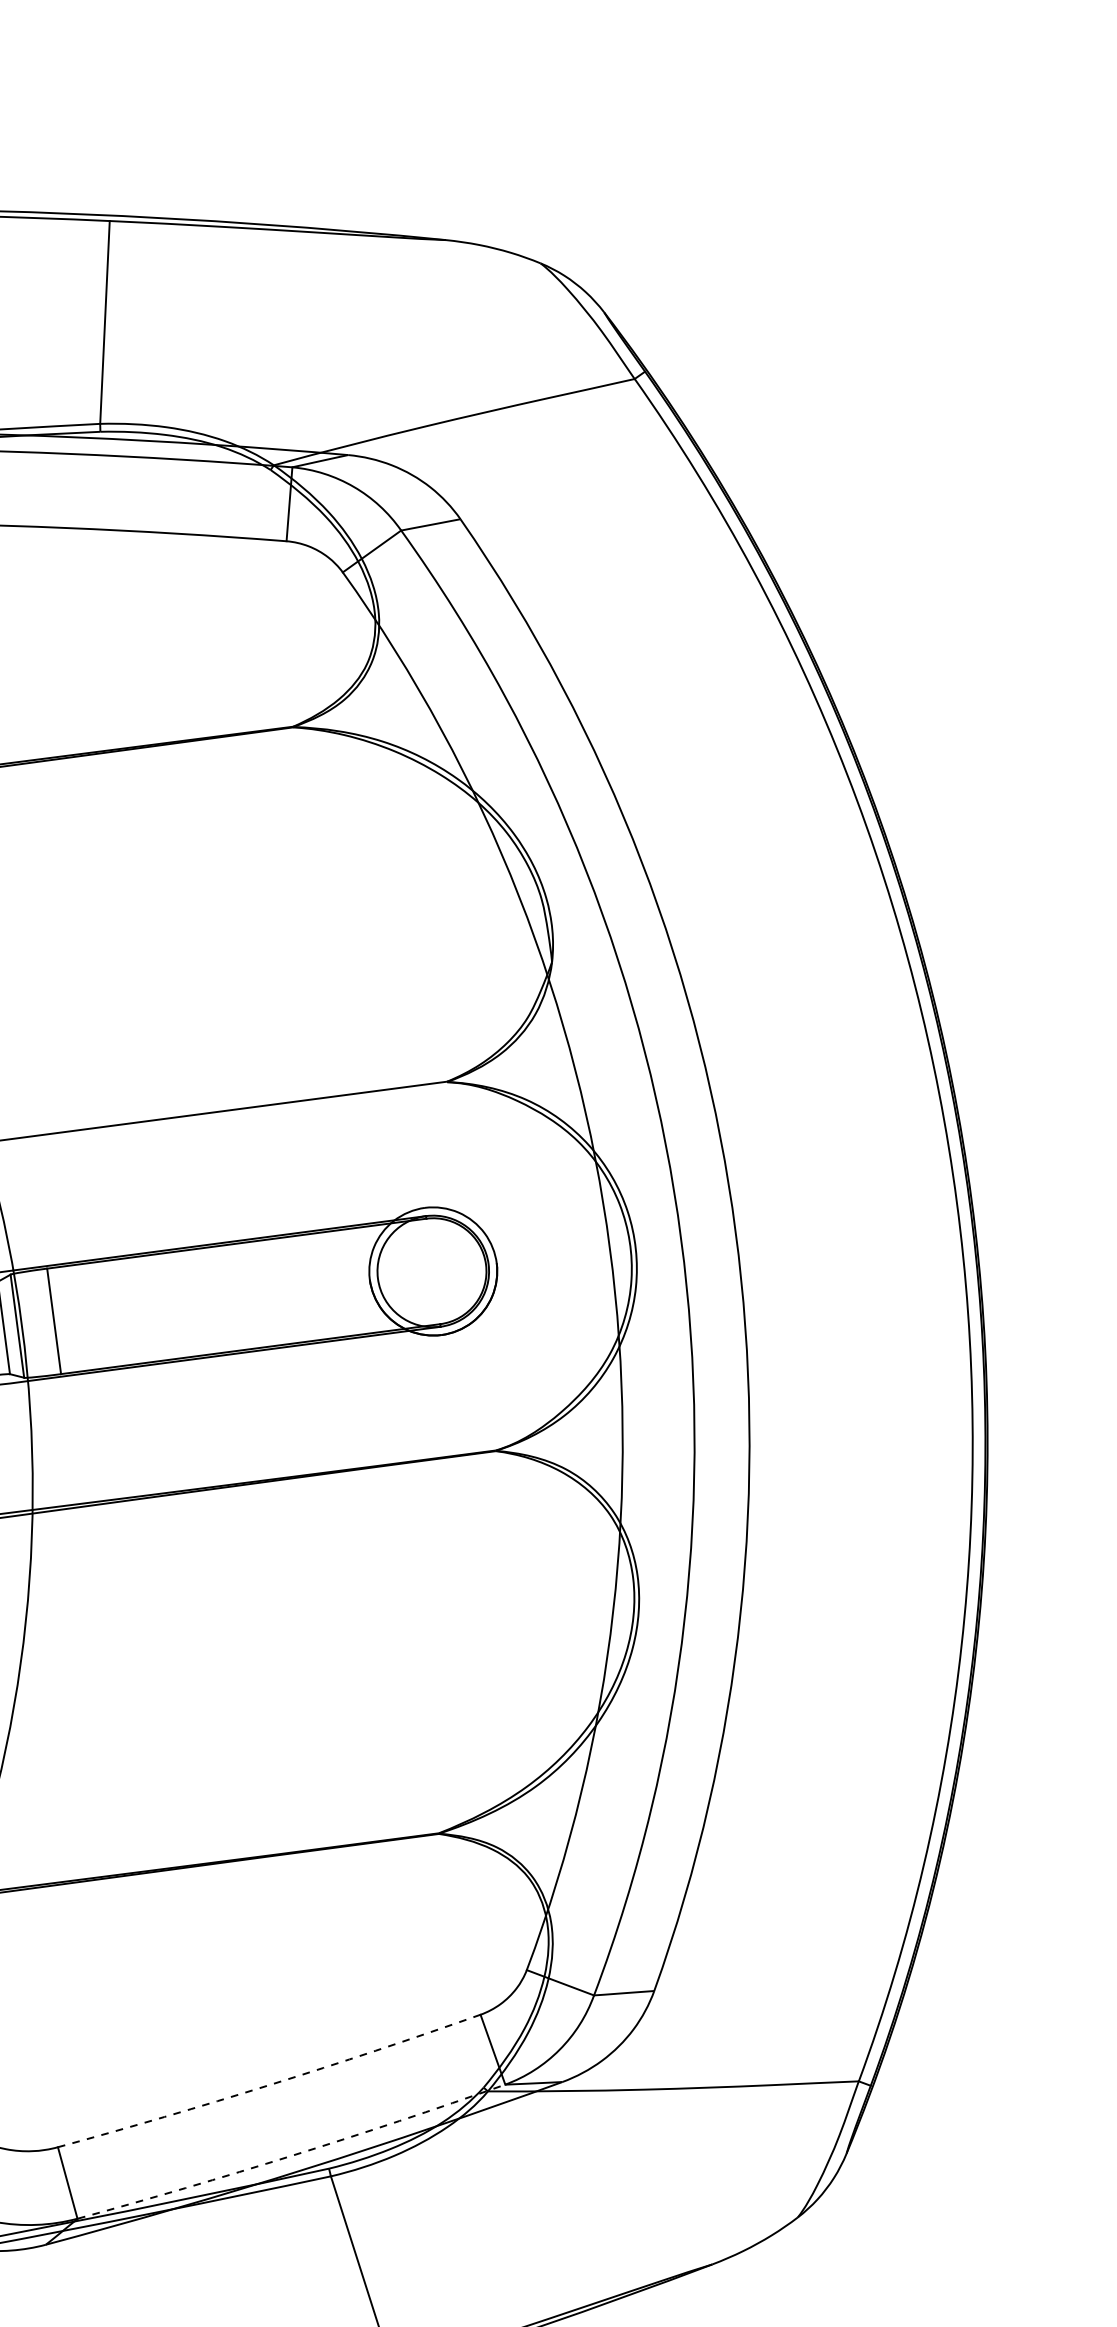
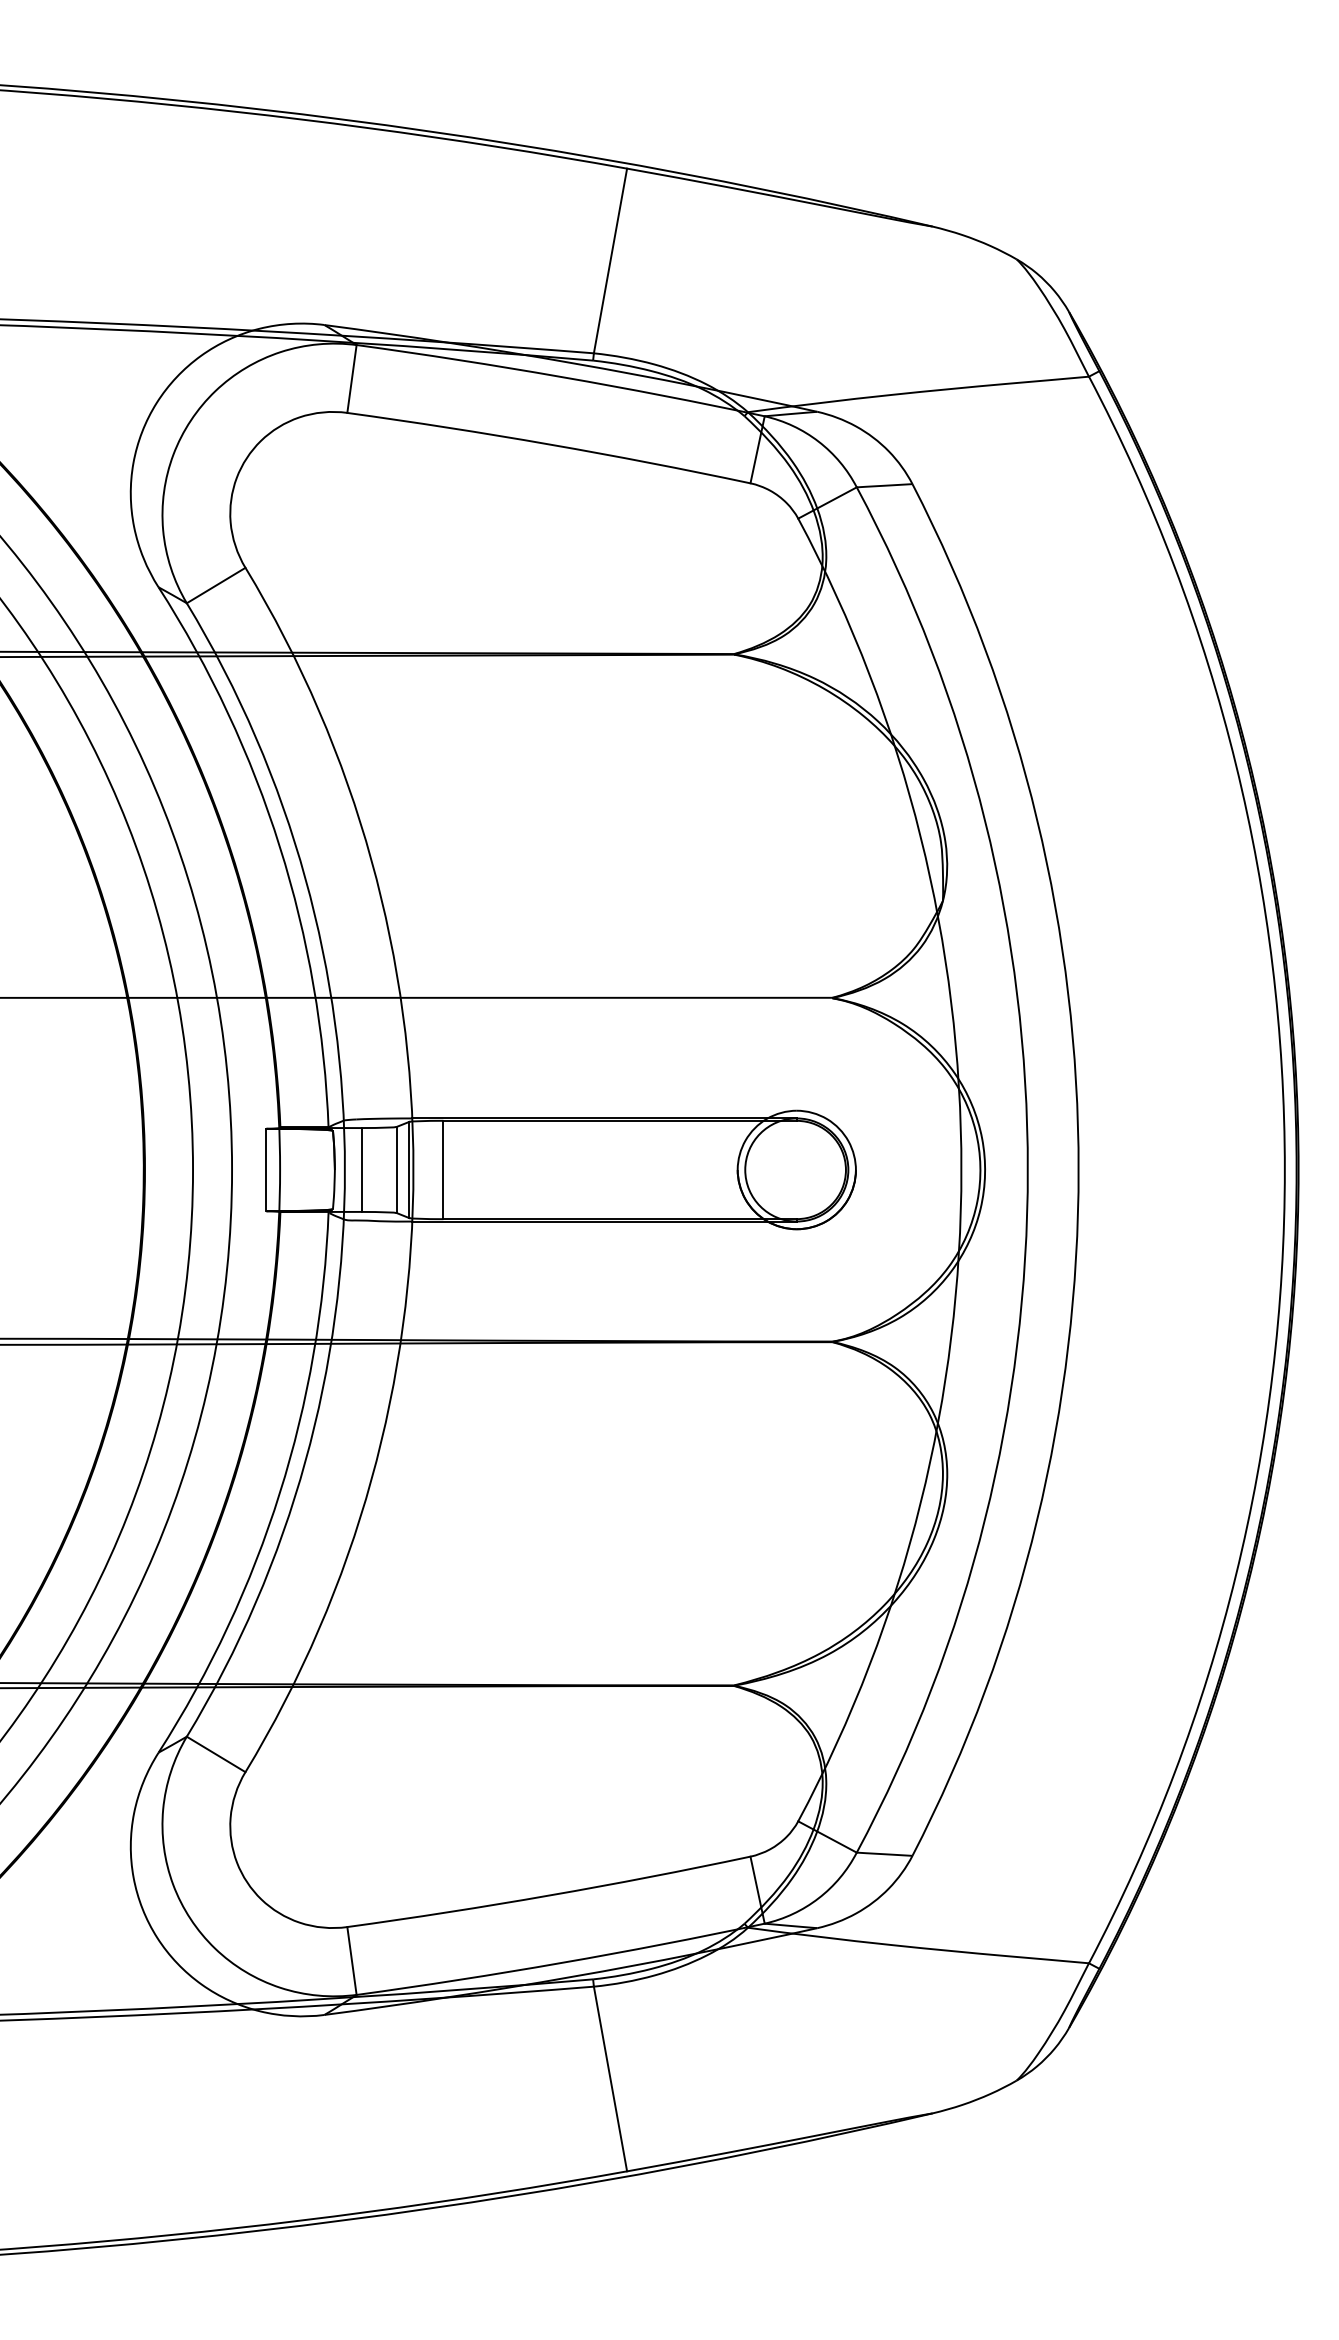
arc: (270, 2084) -> (549, 1895), dashed -> solid
arc: (292, 2155) -> (561, 1962), dashed -> solid

